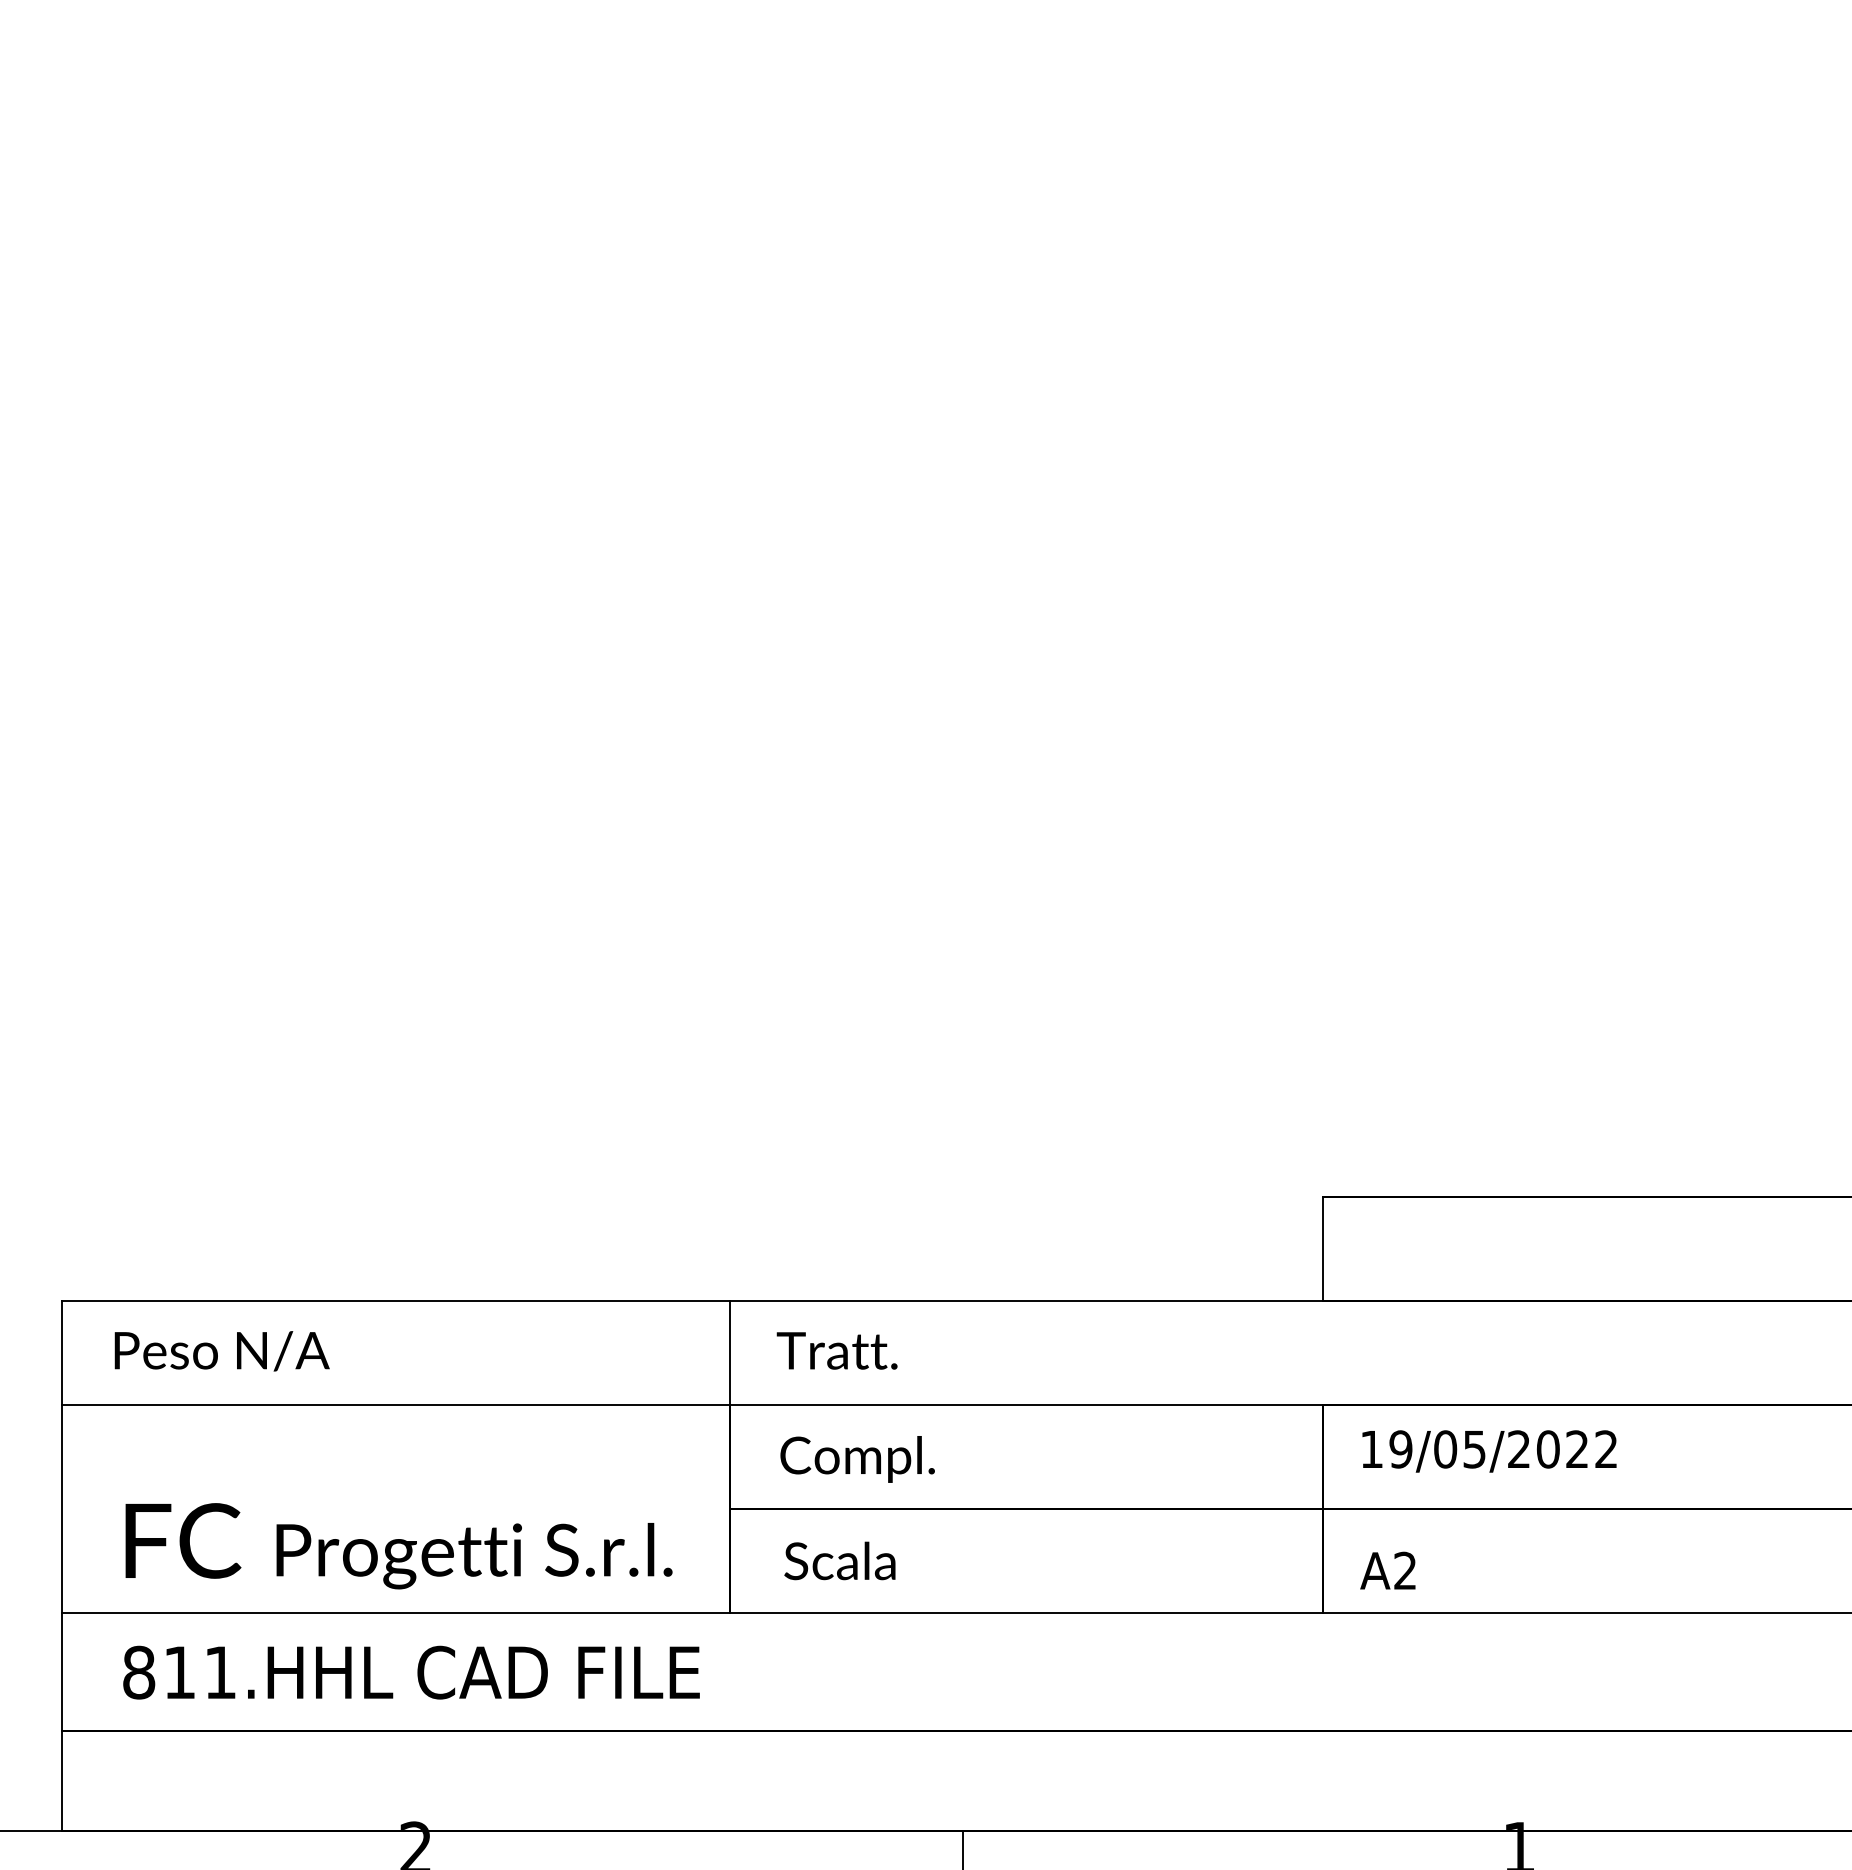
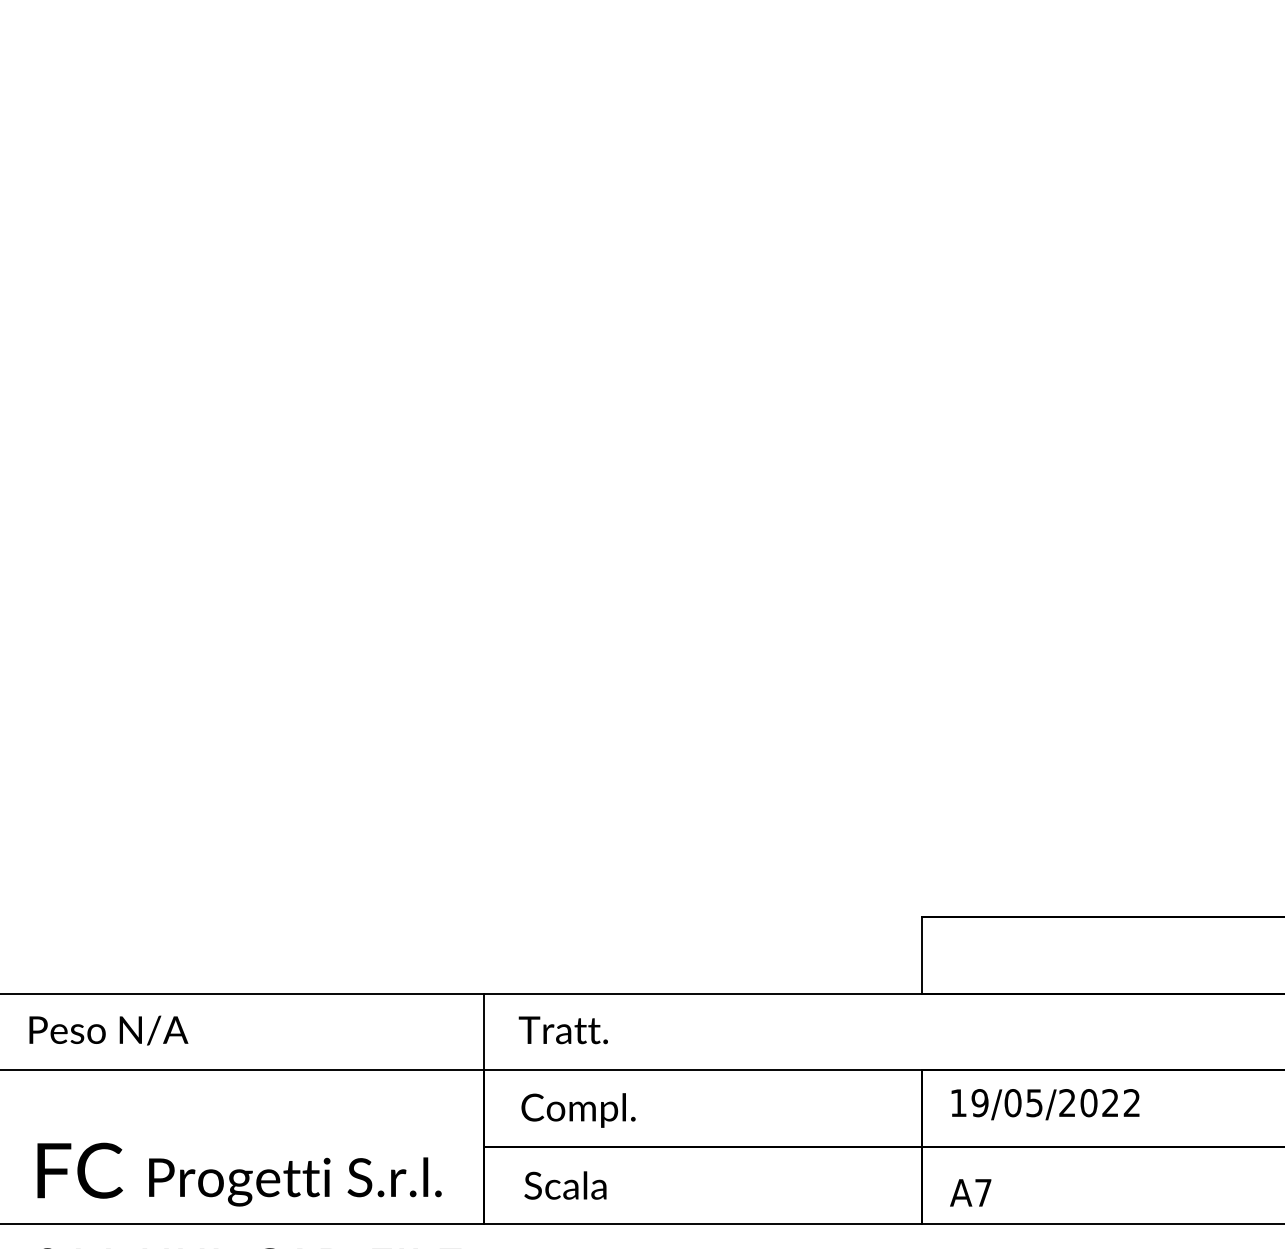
text: (1405, 1570) -> (983, 1192), A2 -> A7

